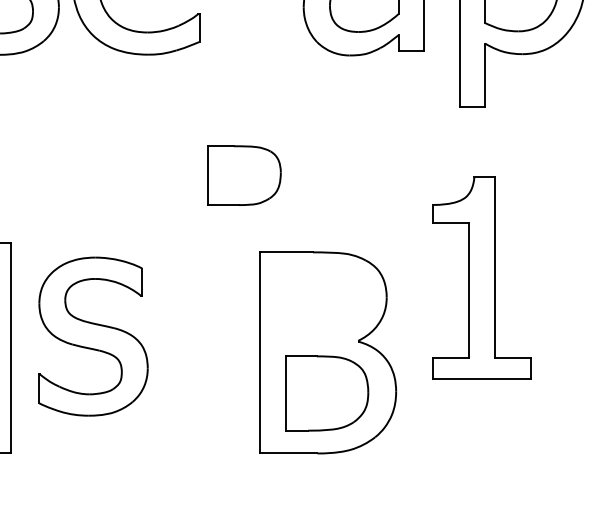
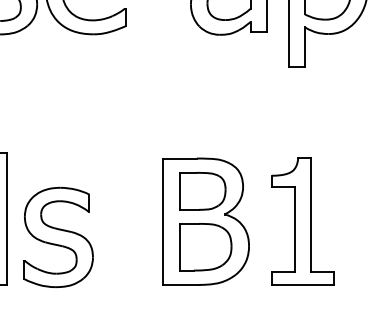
part: (244, 175) -> (202, 191), moved
part: (481, 277) -> (302, 221), moved
part: (92, 335) -> (58, 236), moved

